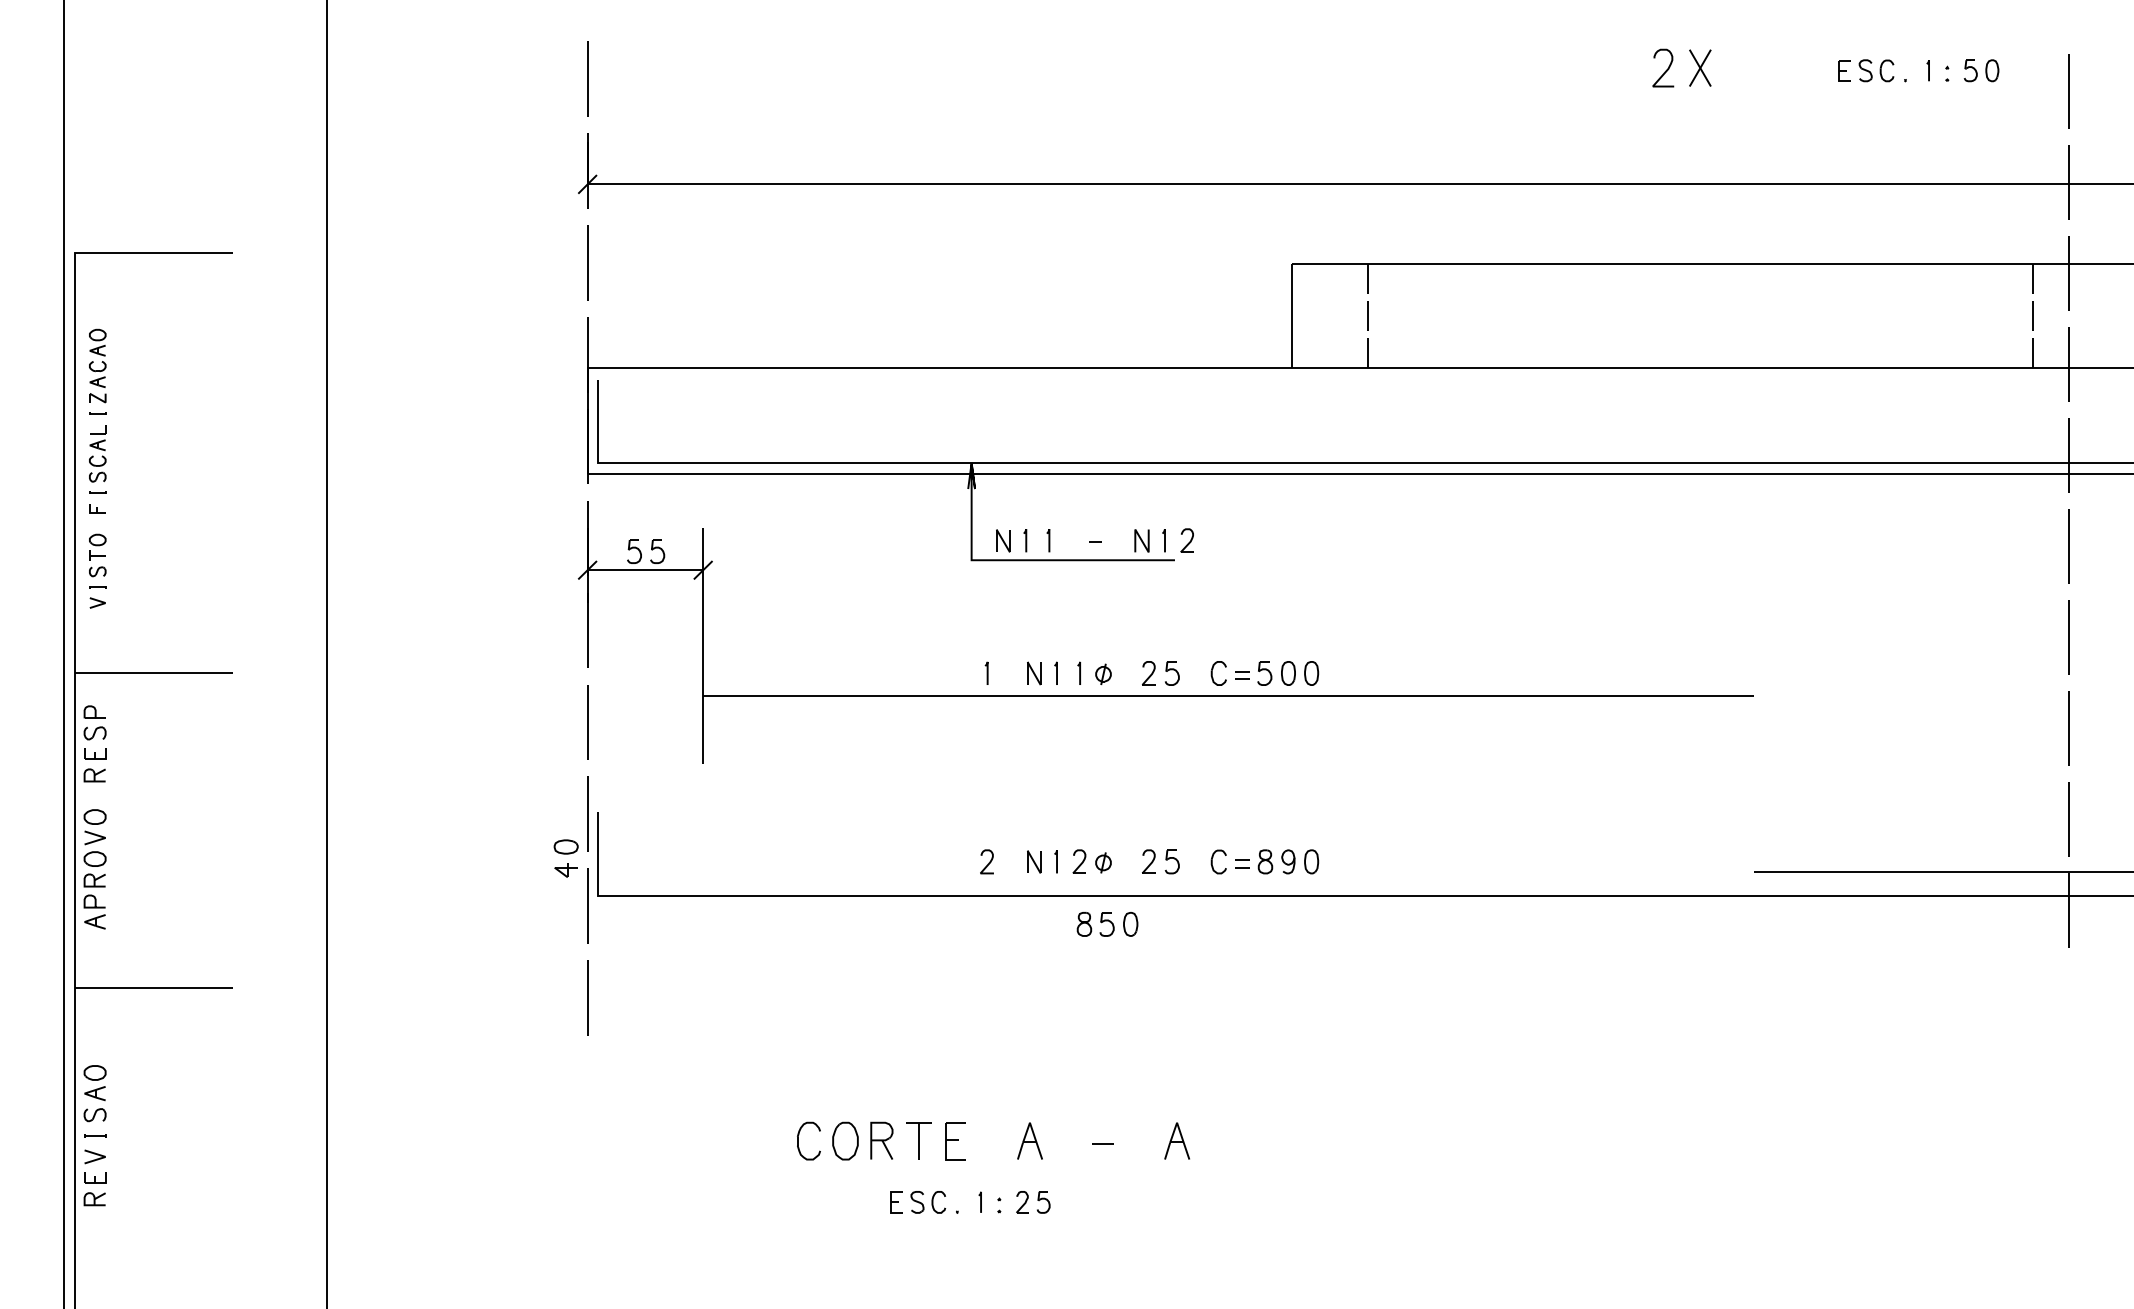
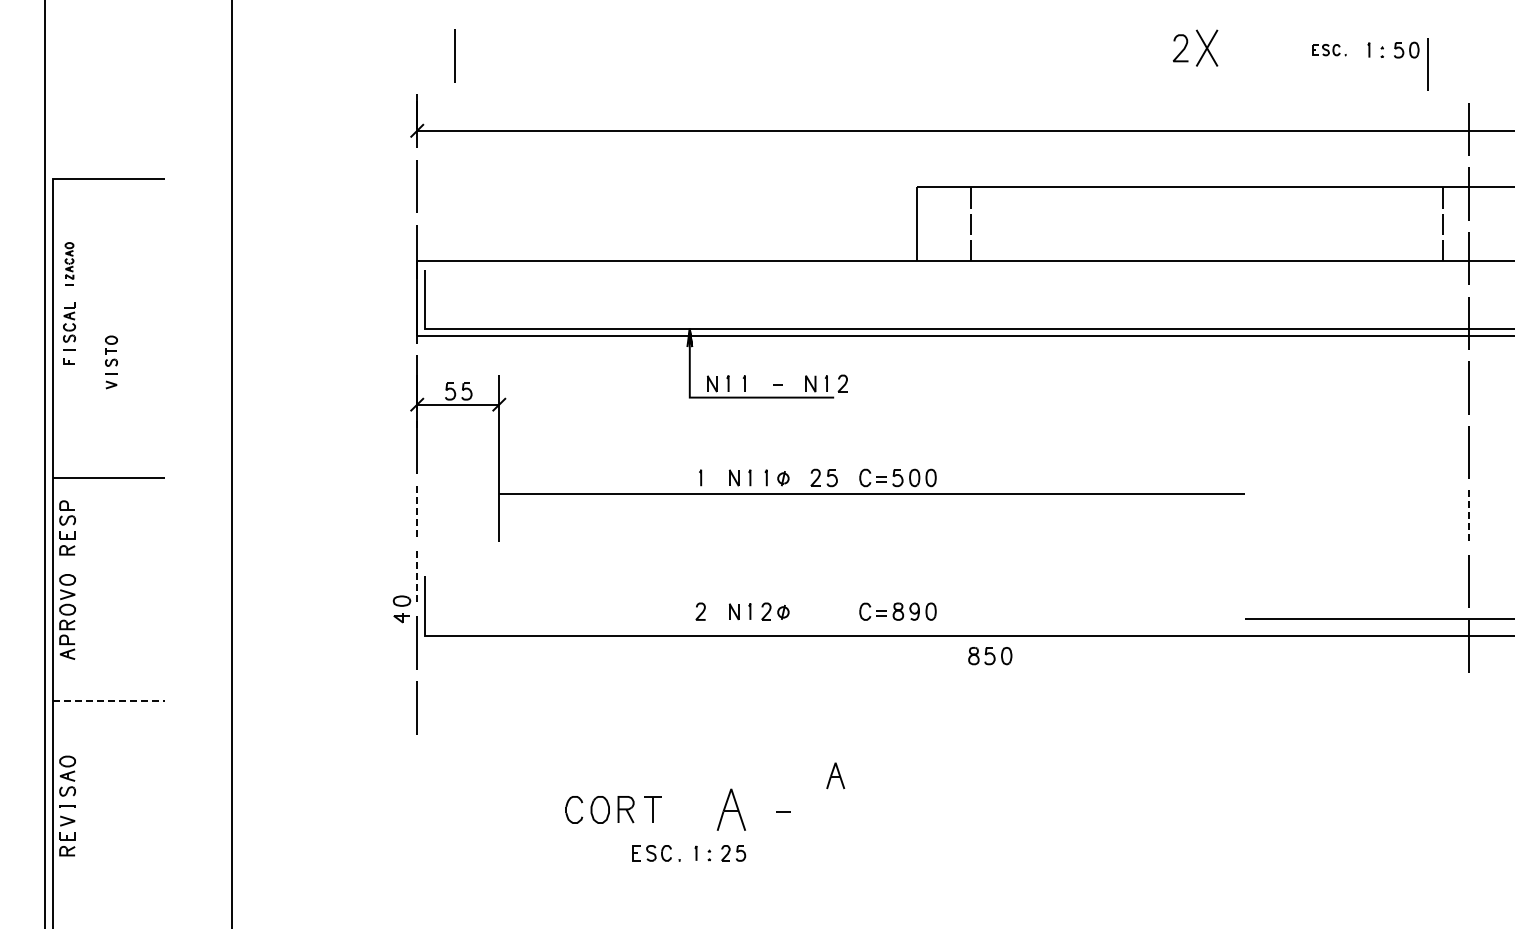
part: (1699, 68) -> (1206, 48), size x1.4
part: (1872, 69) -> (1329, 49), size x0.7
line: (586, 78) -> (454, 55), moved
line: (2068, 90) -> (1427, 64), moved
part: (97, 371) -> (69, 263), size x0.7
part: (97, 571) -> (111, 362), moved
line: (588, 722) -> (417, 512), solid -> dashed
line: (2068, 729) -> (1468, 517), solid -> dashed
line: (588, 813) -> (417, 577), solid -> dashed
part: (1159, 861) -> (823, 611), removed
part: (1107, 924) -> (990, 656), moved
line: (154, 988) -> (109, 701), solid -> dashed
part: (955, 1140) -> (678, 809), removed
part: (1028, 1140) -> (730, 809), size x1.6
part: (1176, 1140) -> (835, 775), moved

